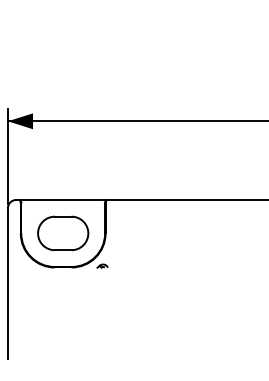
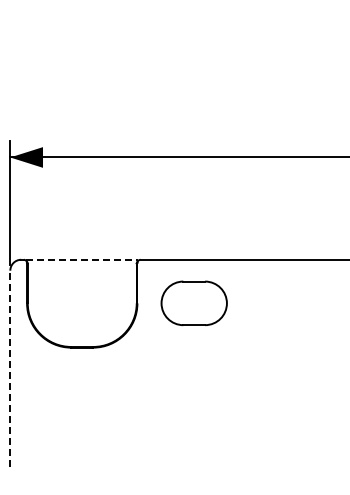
line: (63, 200) -> (82, 260), solid -> dashed
part: (62, 232) -> (193, 302), moved
part: (101, 265) -> (132, 345), removed
line: (8, 283) -> (10, 368), solid -> dashed

